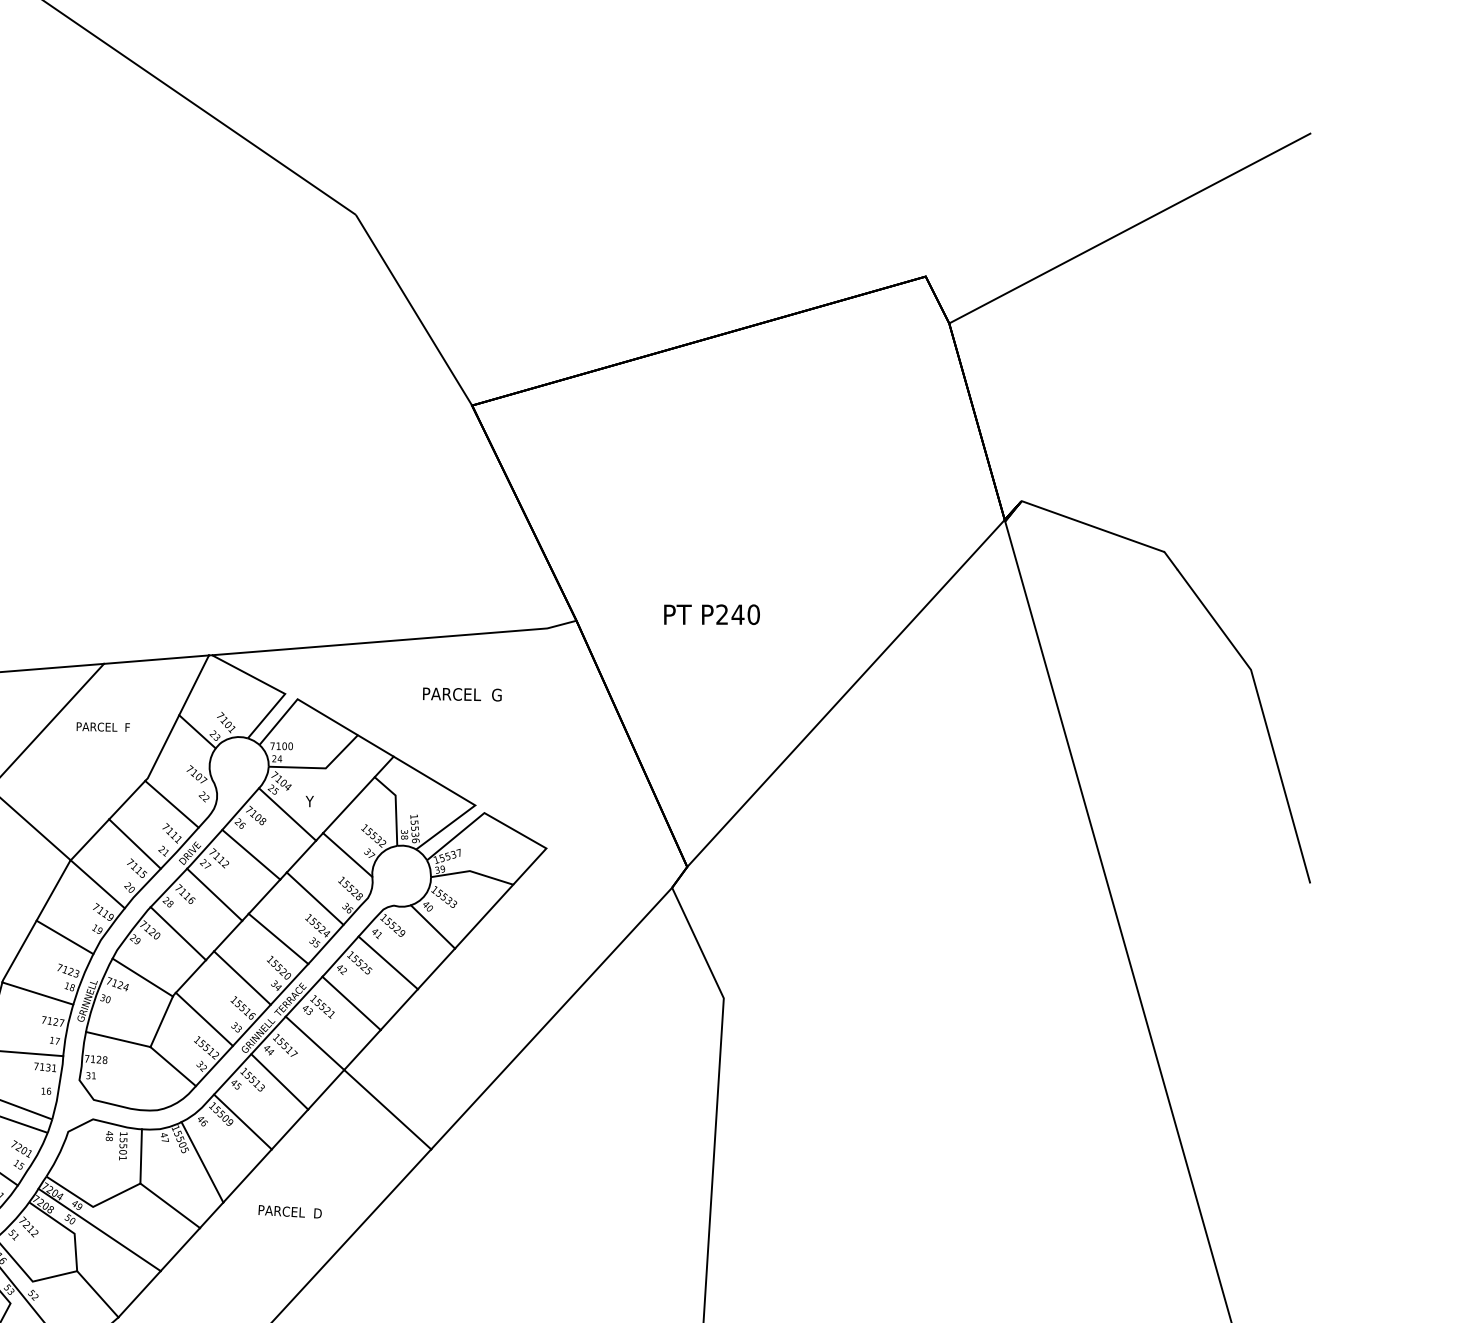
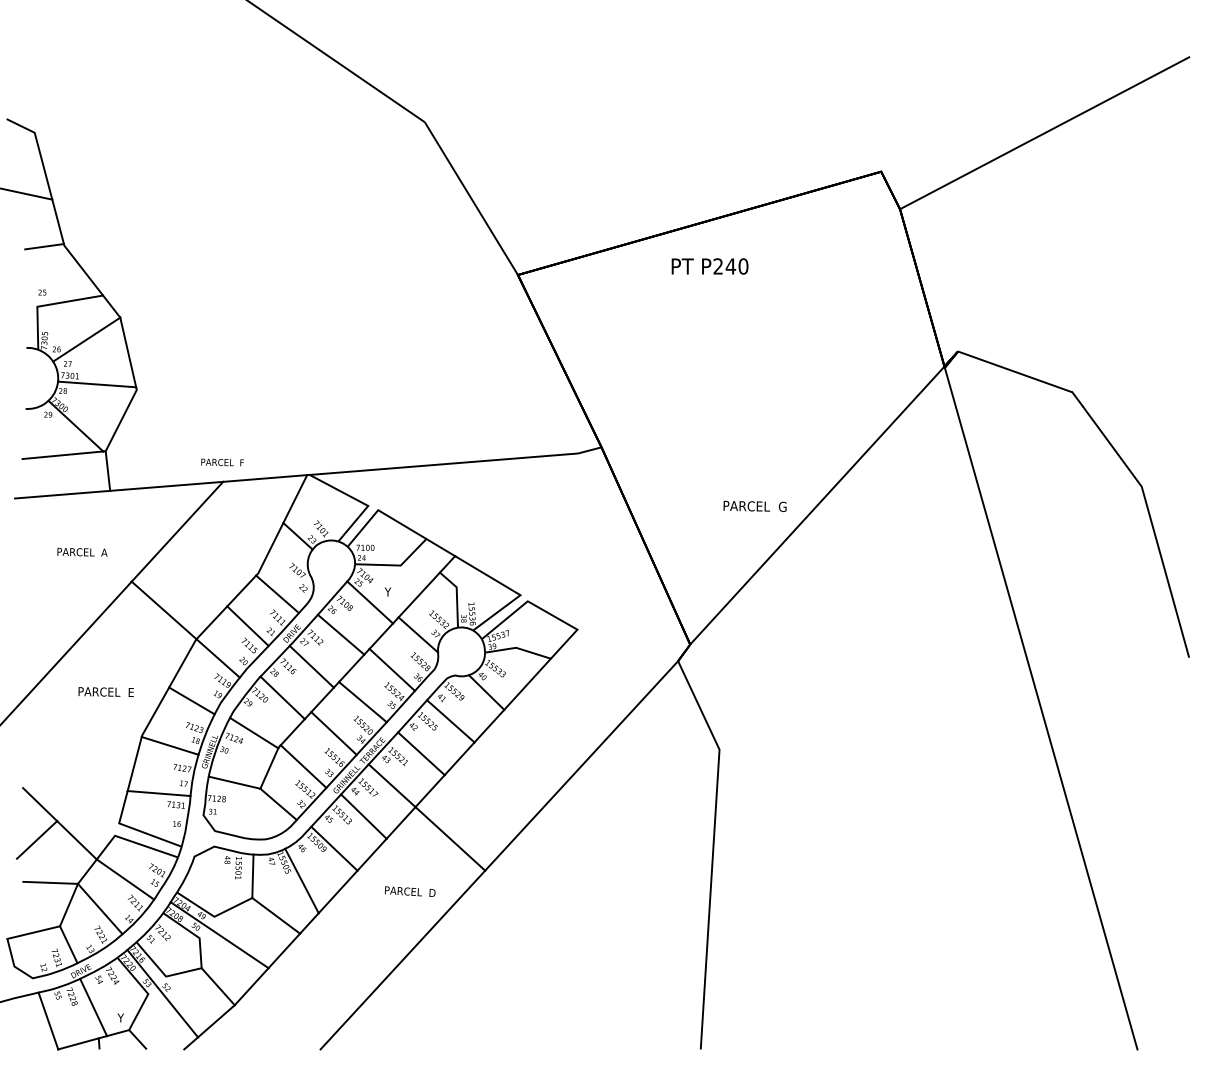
text: (711, 614) -> (709, 266), moved
text: (461, 693) -> (754, 505), moved
text: (103, 727) -> (222, 462), moved
text: (289, 1211) -> (409, 891), moved

